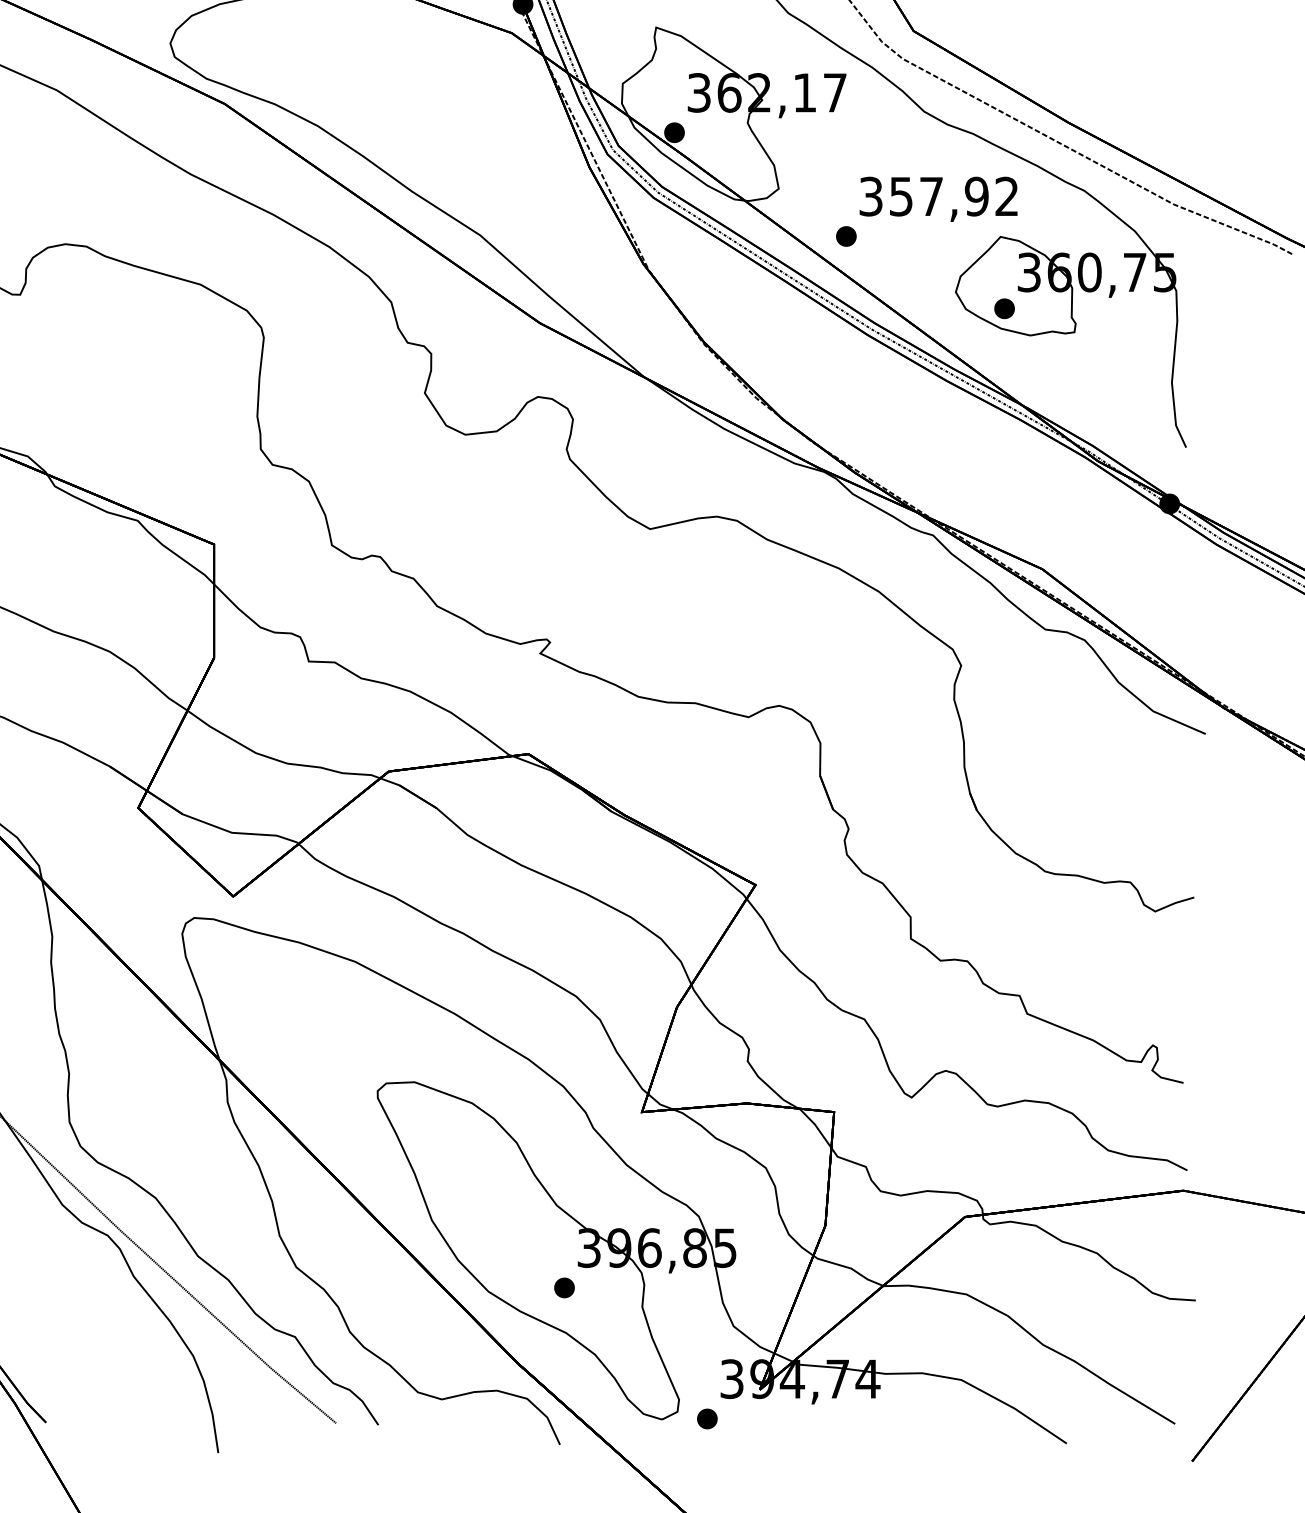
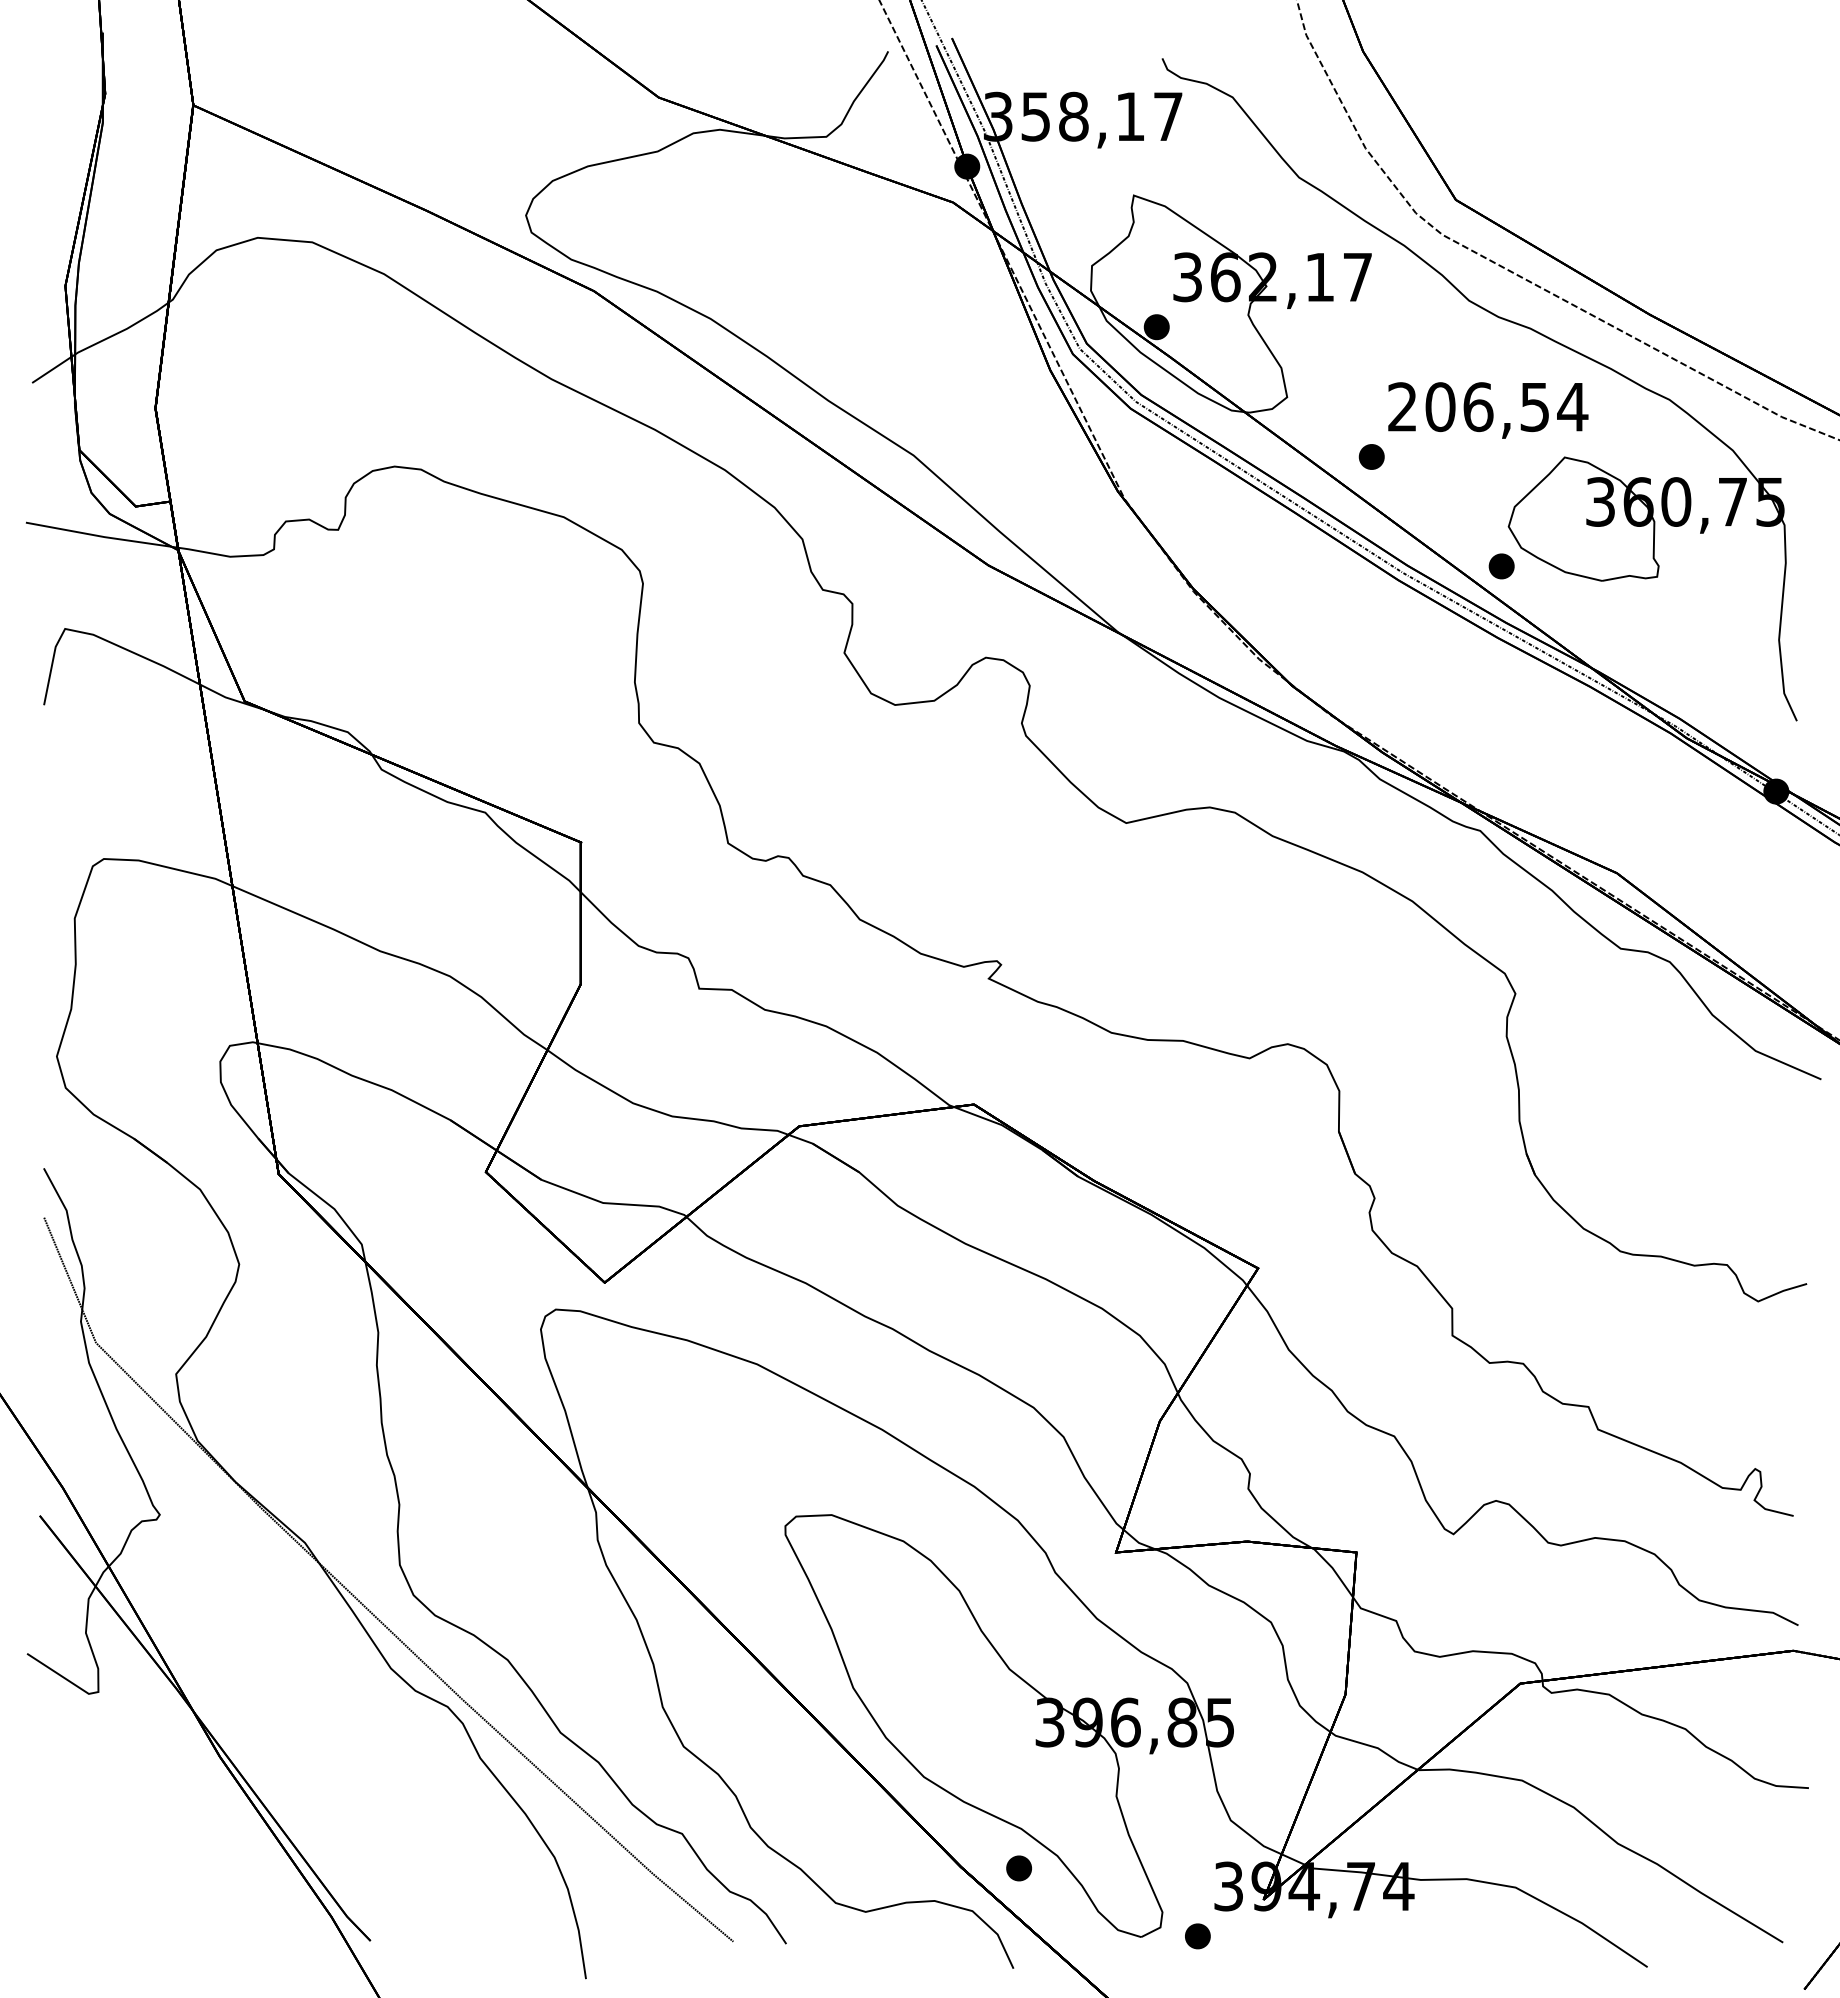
text: (939, 196) -> (1488, 407), 357,92 -> 206,54
part: (1004, 308) -> (1501, 566), moved
part: (564, 1288) -> (1018, 1868), moved

